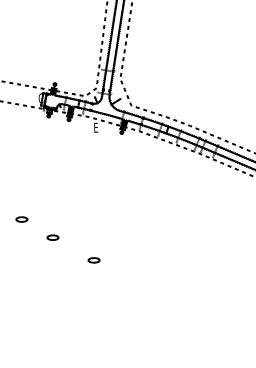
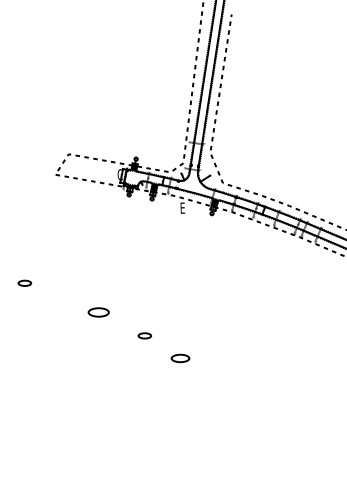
part: (21, 218) -> (98, 311), size x1.6
part: (52, 237) -> (144, 335), moved
part: (94, 260) -> (180, 358), size x1.4

